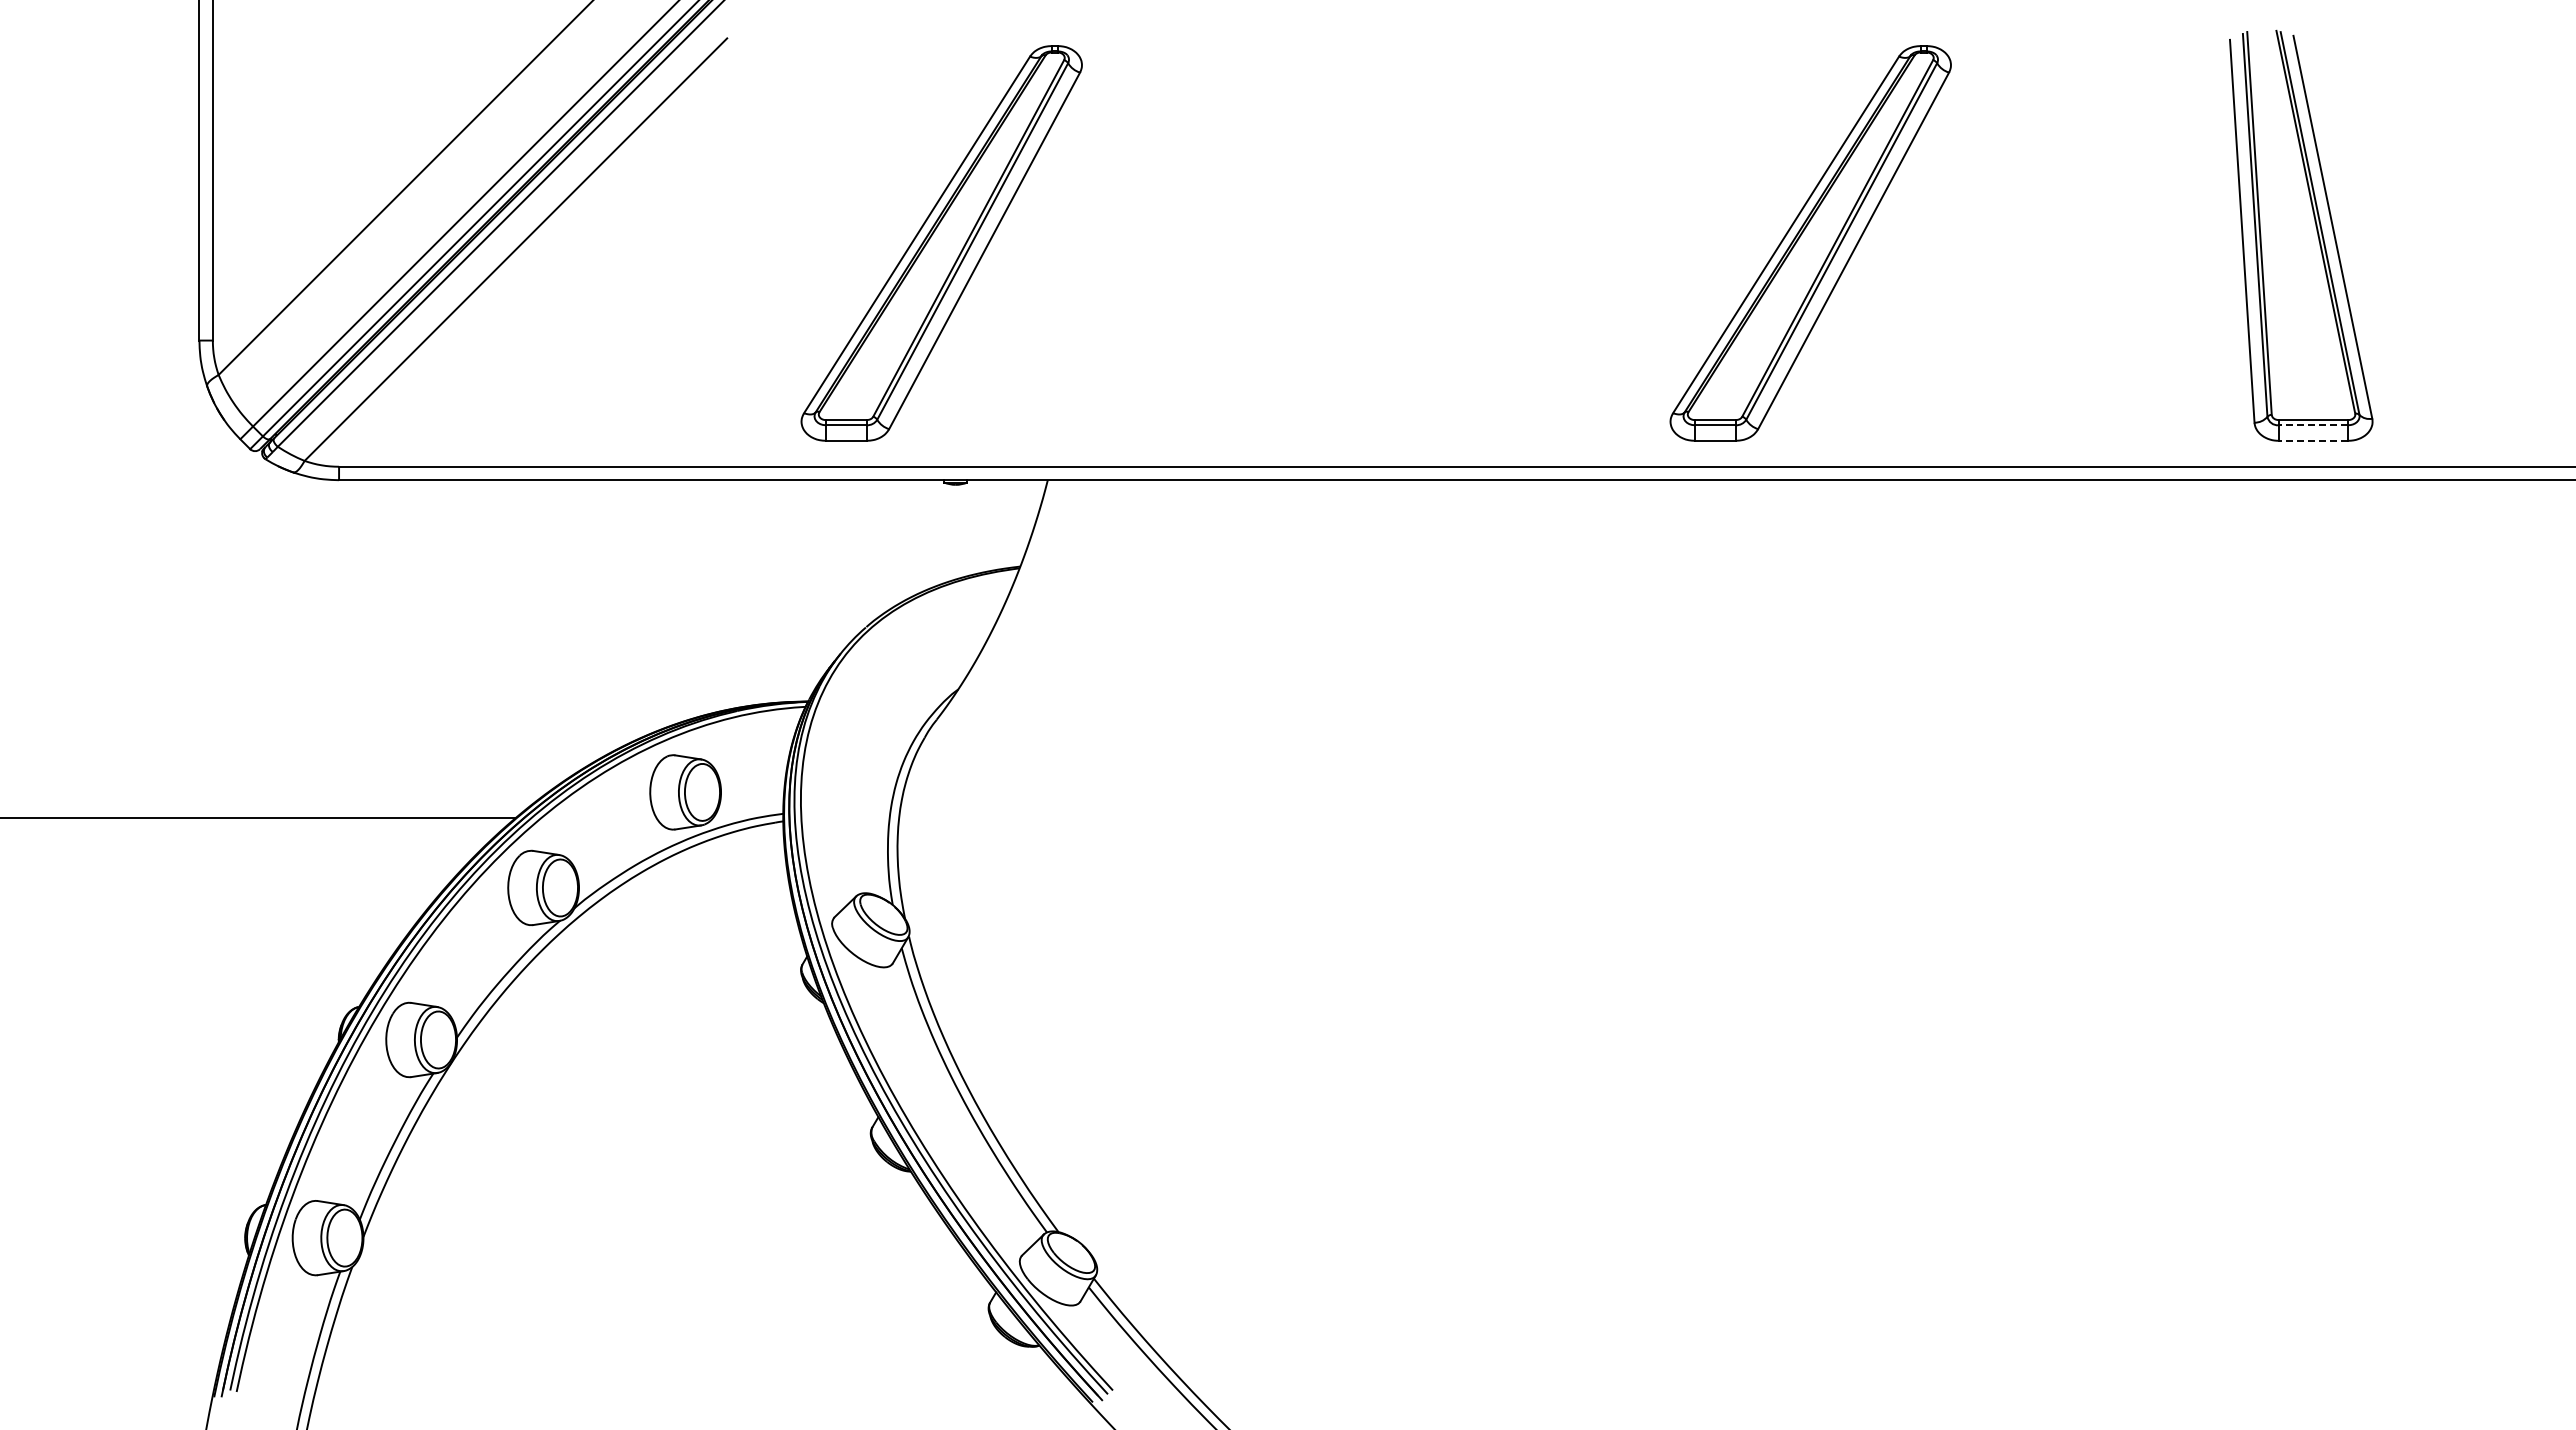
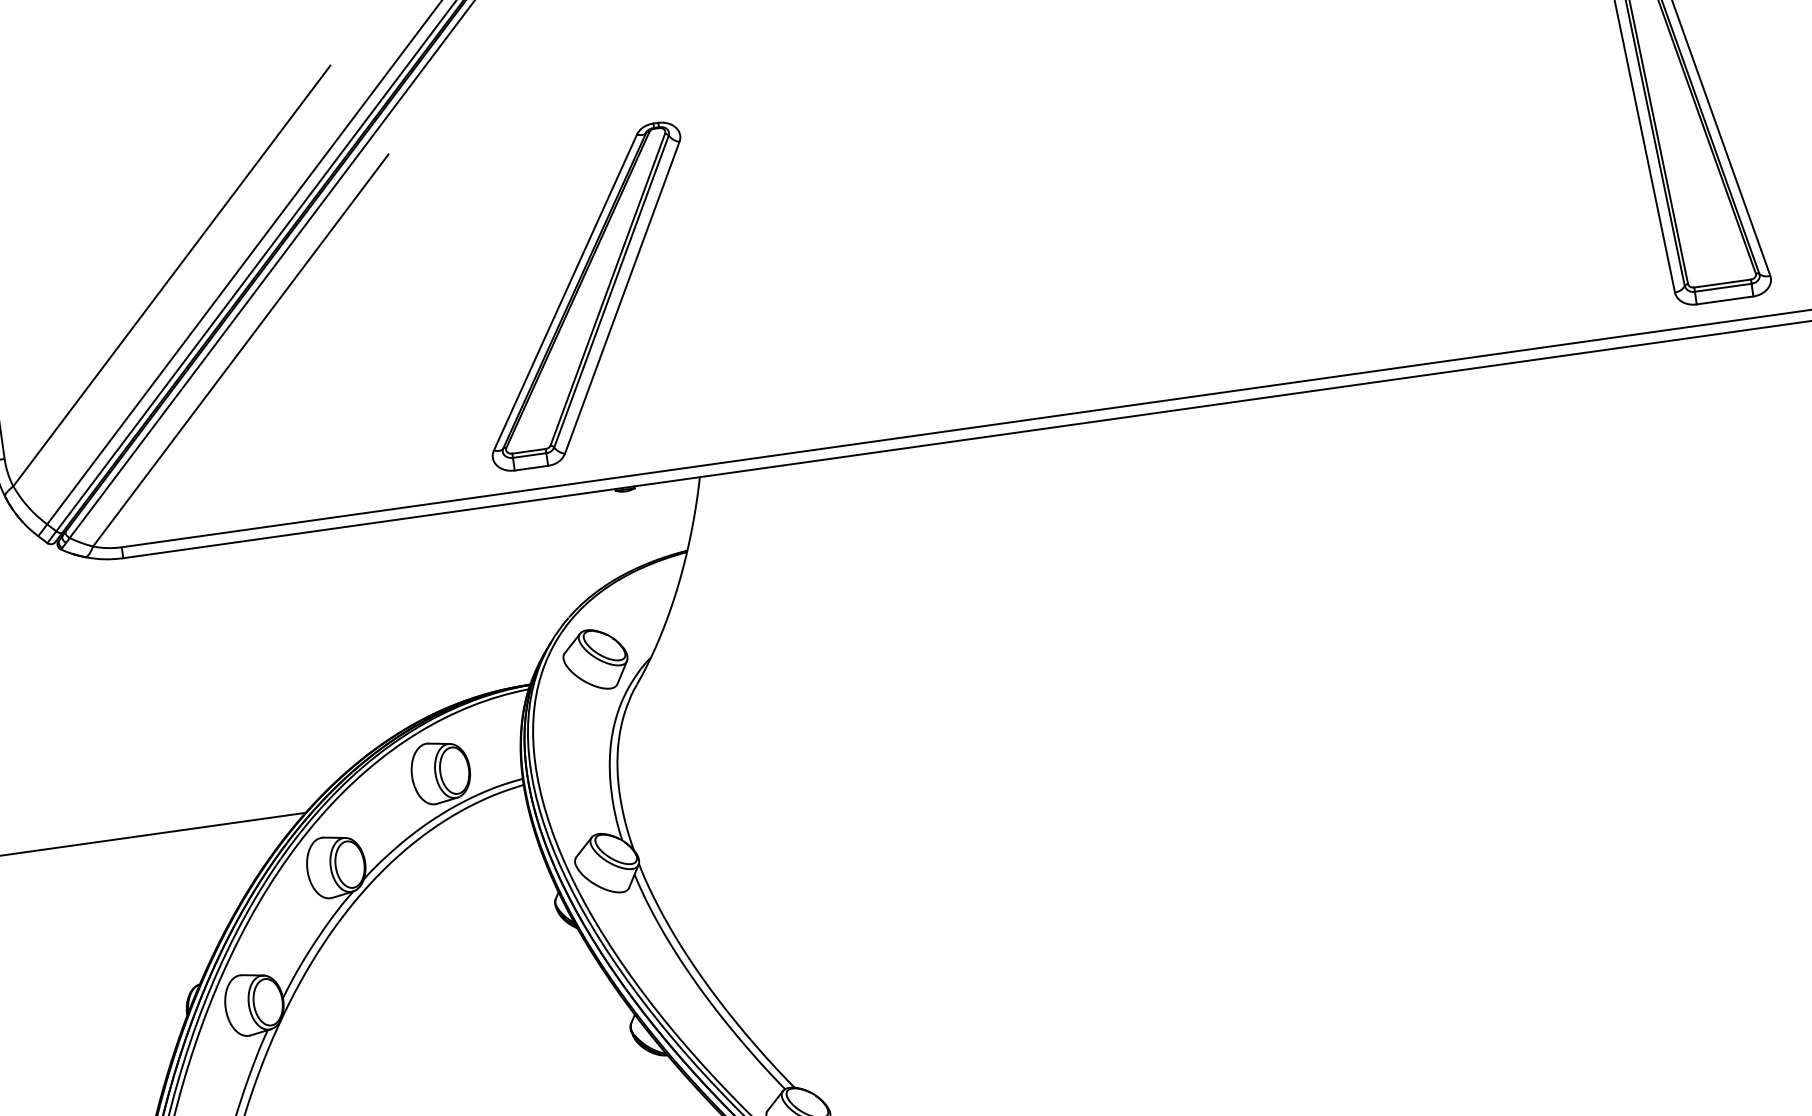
part: (1810, 243) -> (1293, 197), removed
line: (2313, 425) -> (1723, 287), dashed -> solid
line: (2313, 440) -> (1724, 300), dashed -> solid
part: (890, 682) -> (595, 659), added

